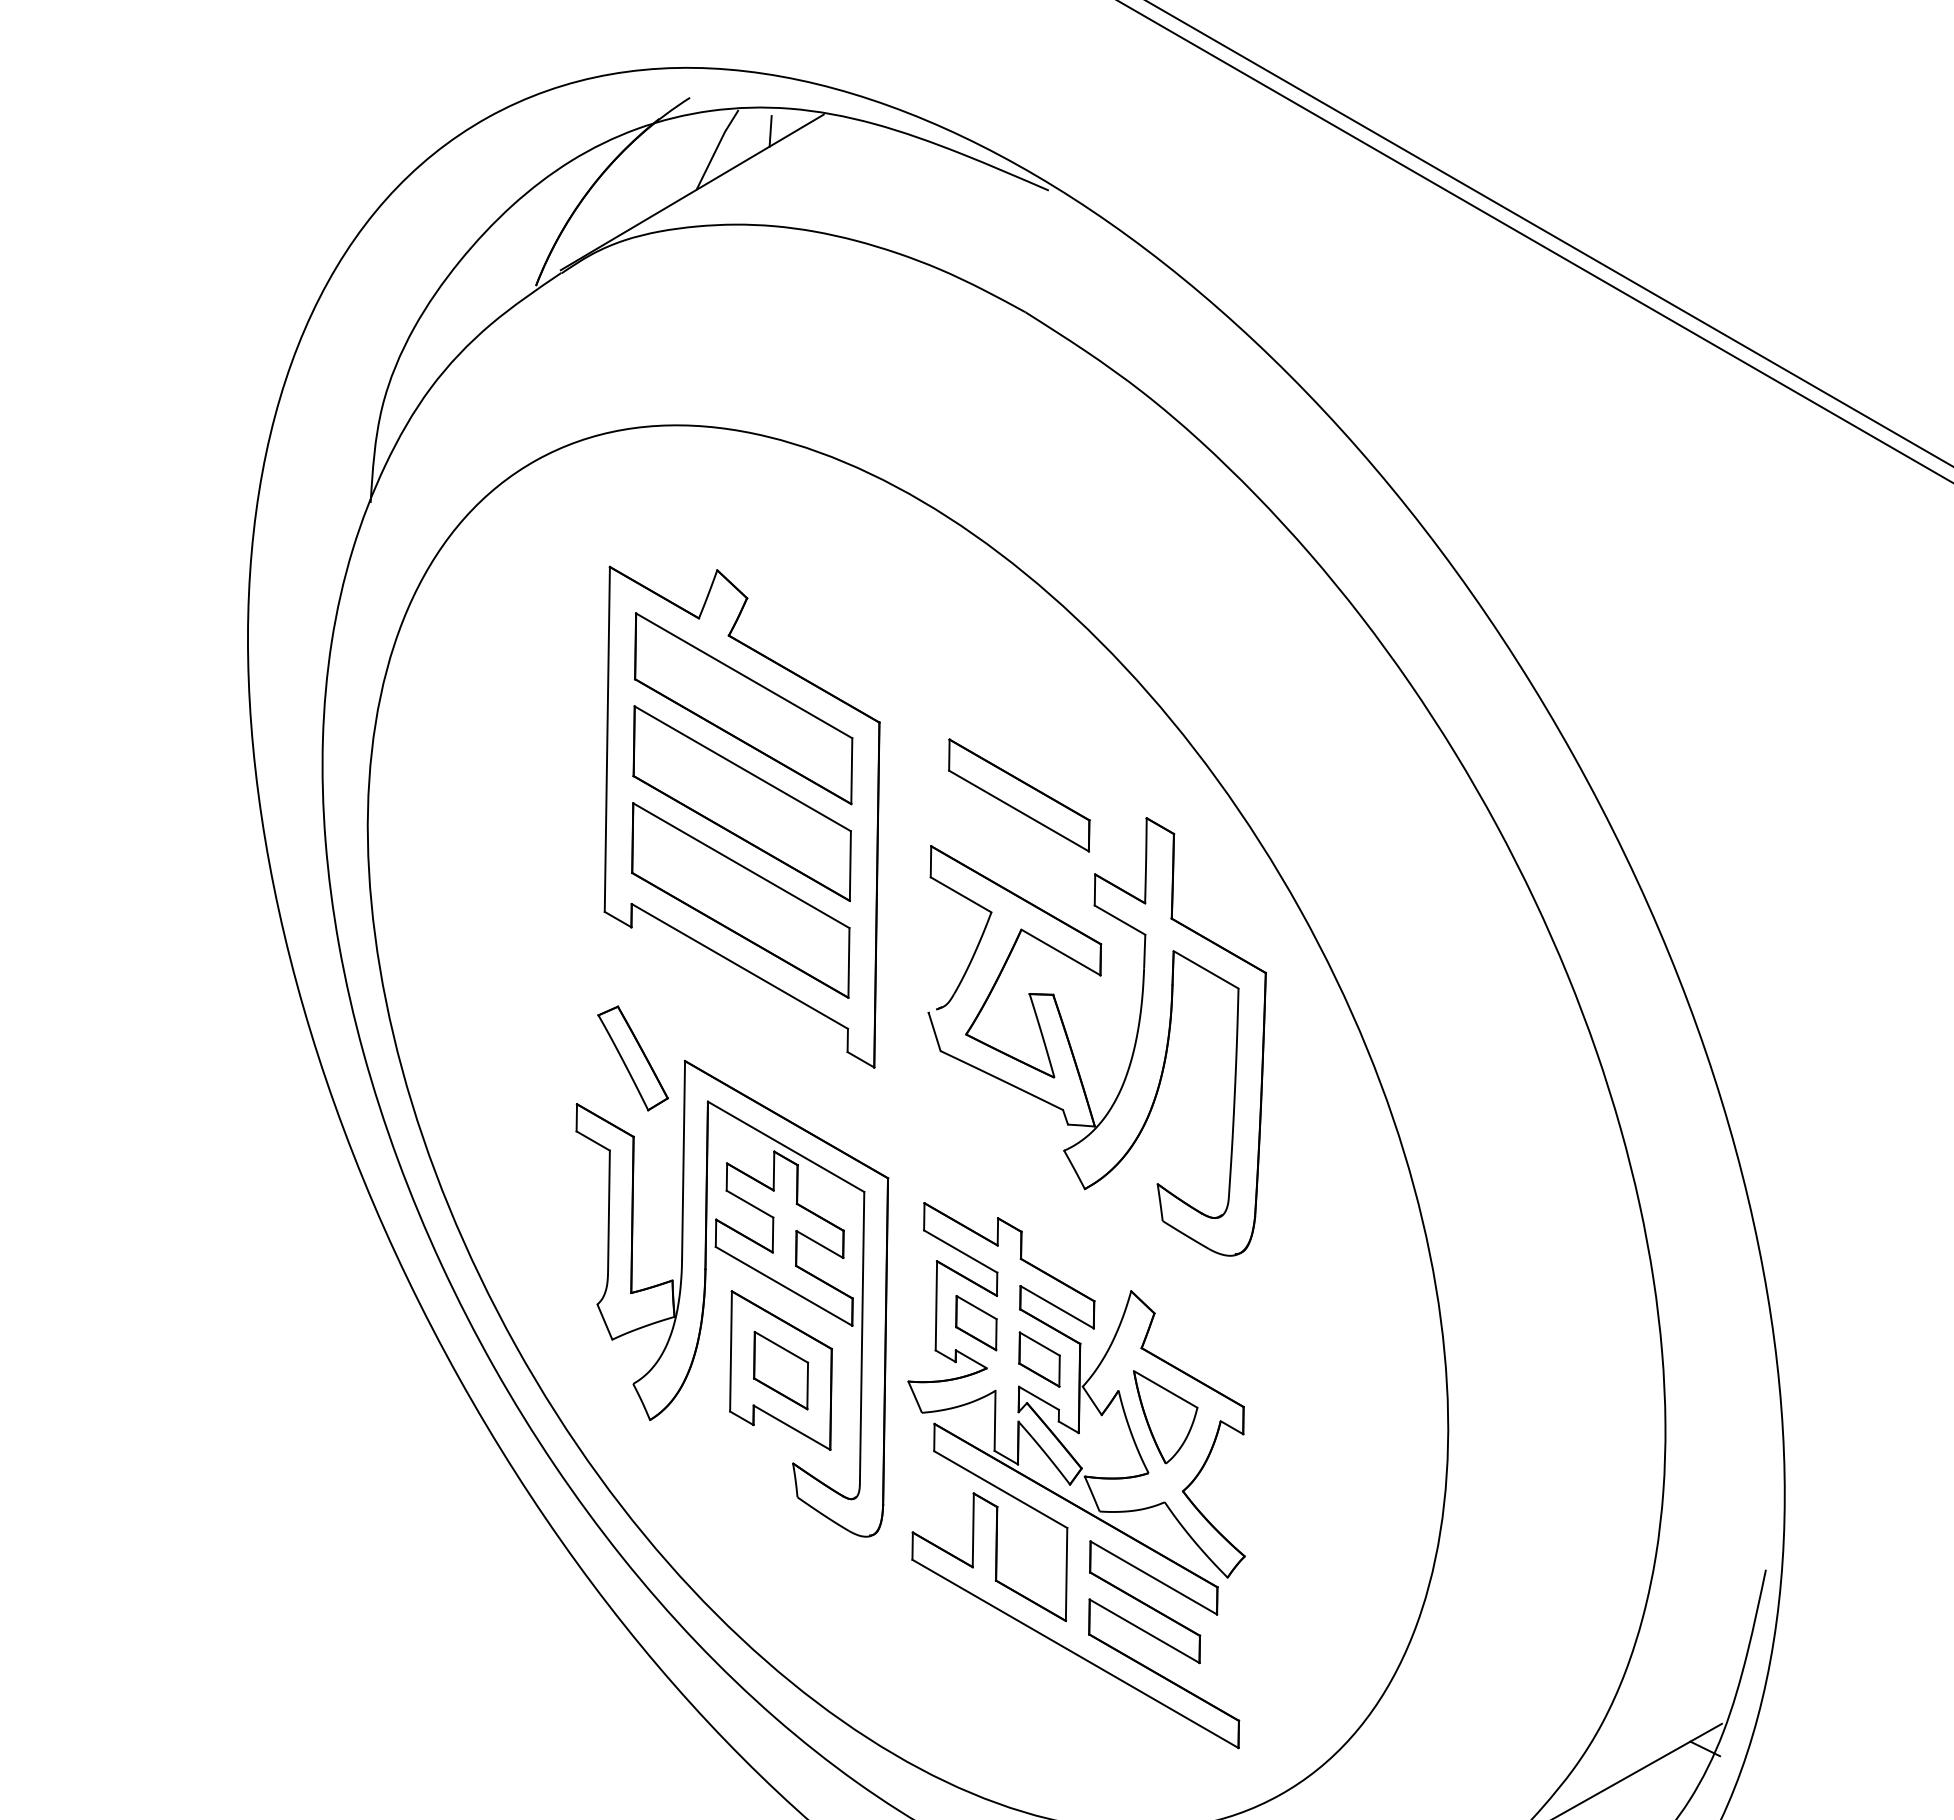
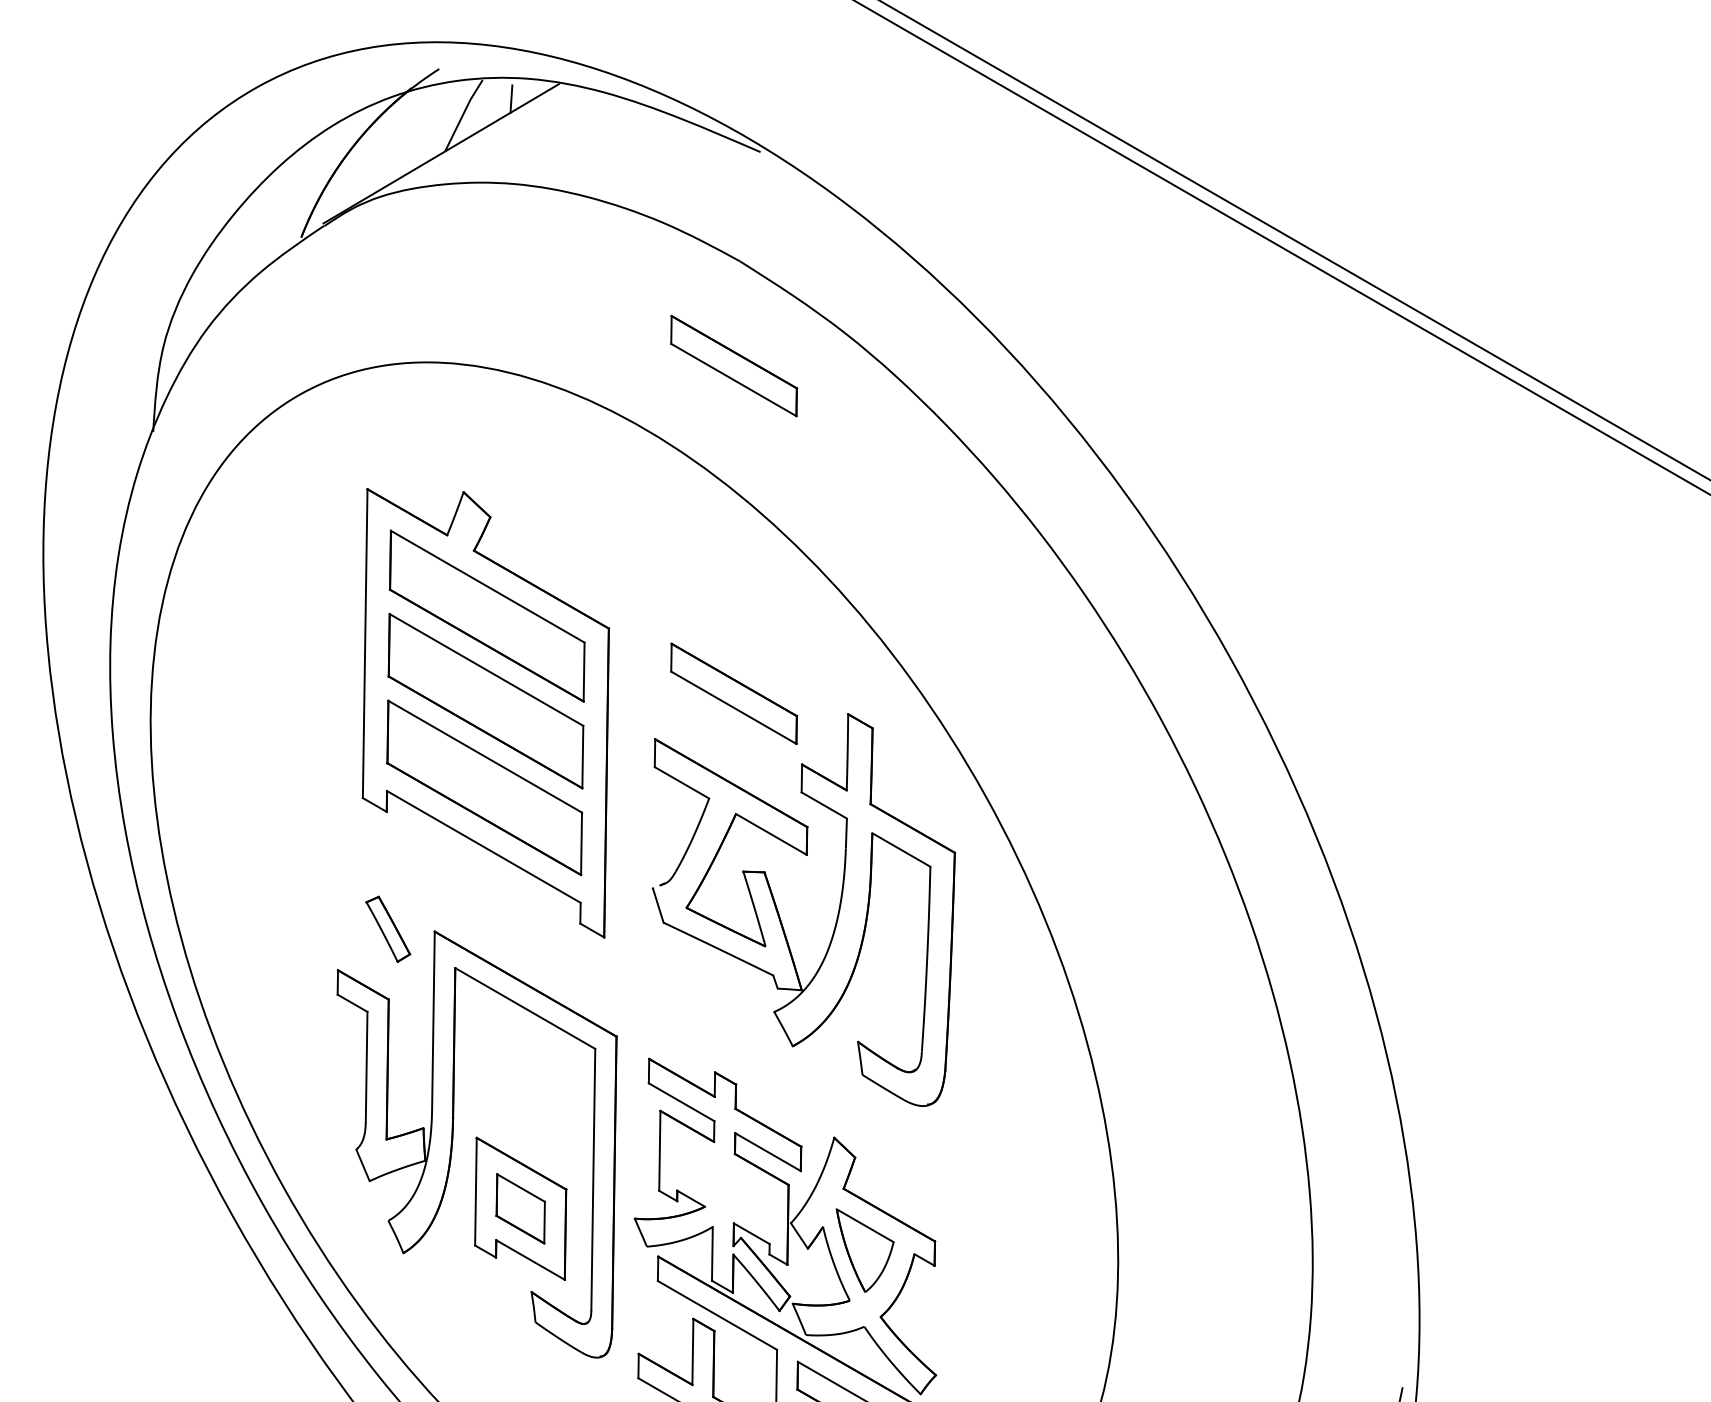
part: (1019, 429) -> (734, 366), added
part: (632, 1058) -> (387, 929), size x0.7
part: (783, 1238) -> (522, 1090), removed
part: (976, 1323) -> (695, 1166), removed
part: (1039, 1359) -> (752, 1198), removed

